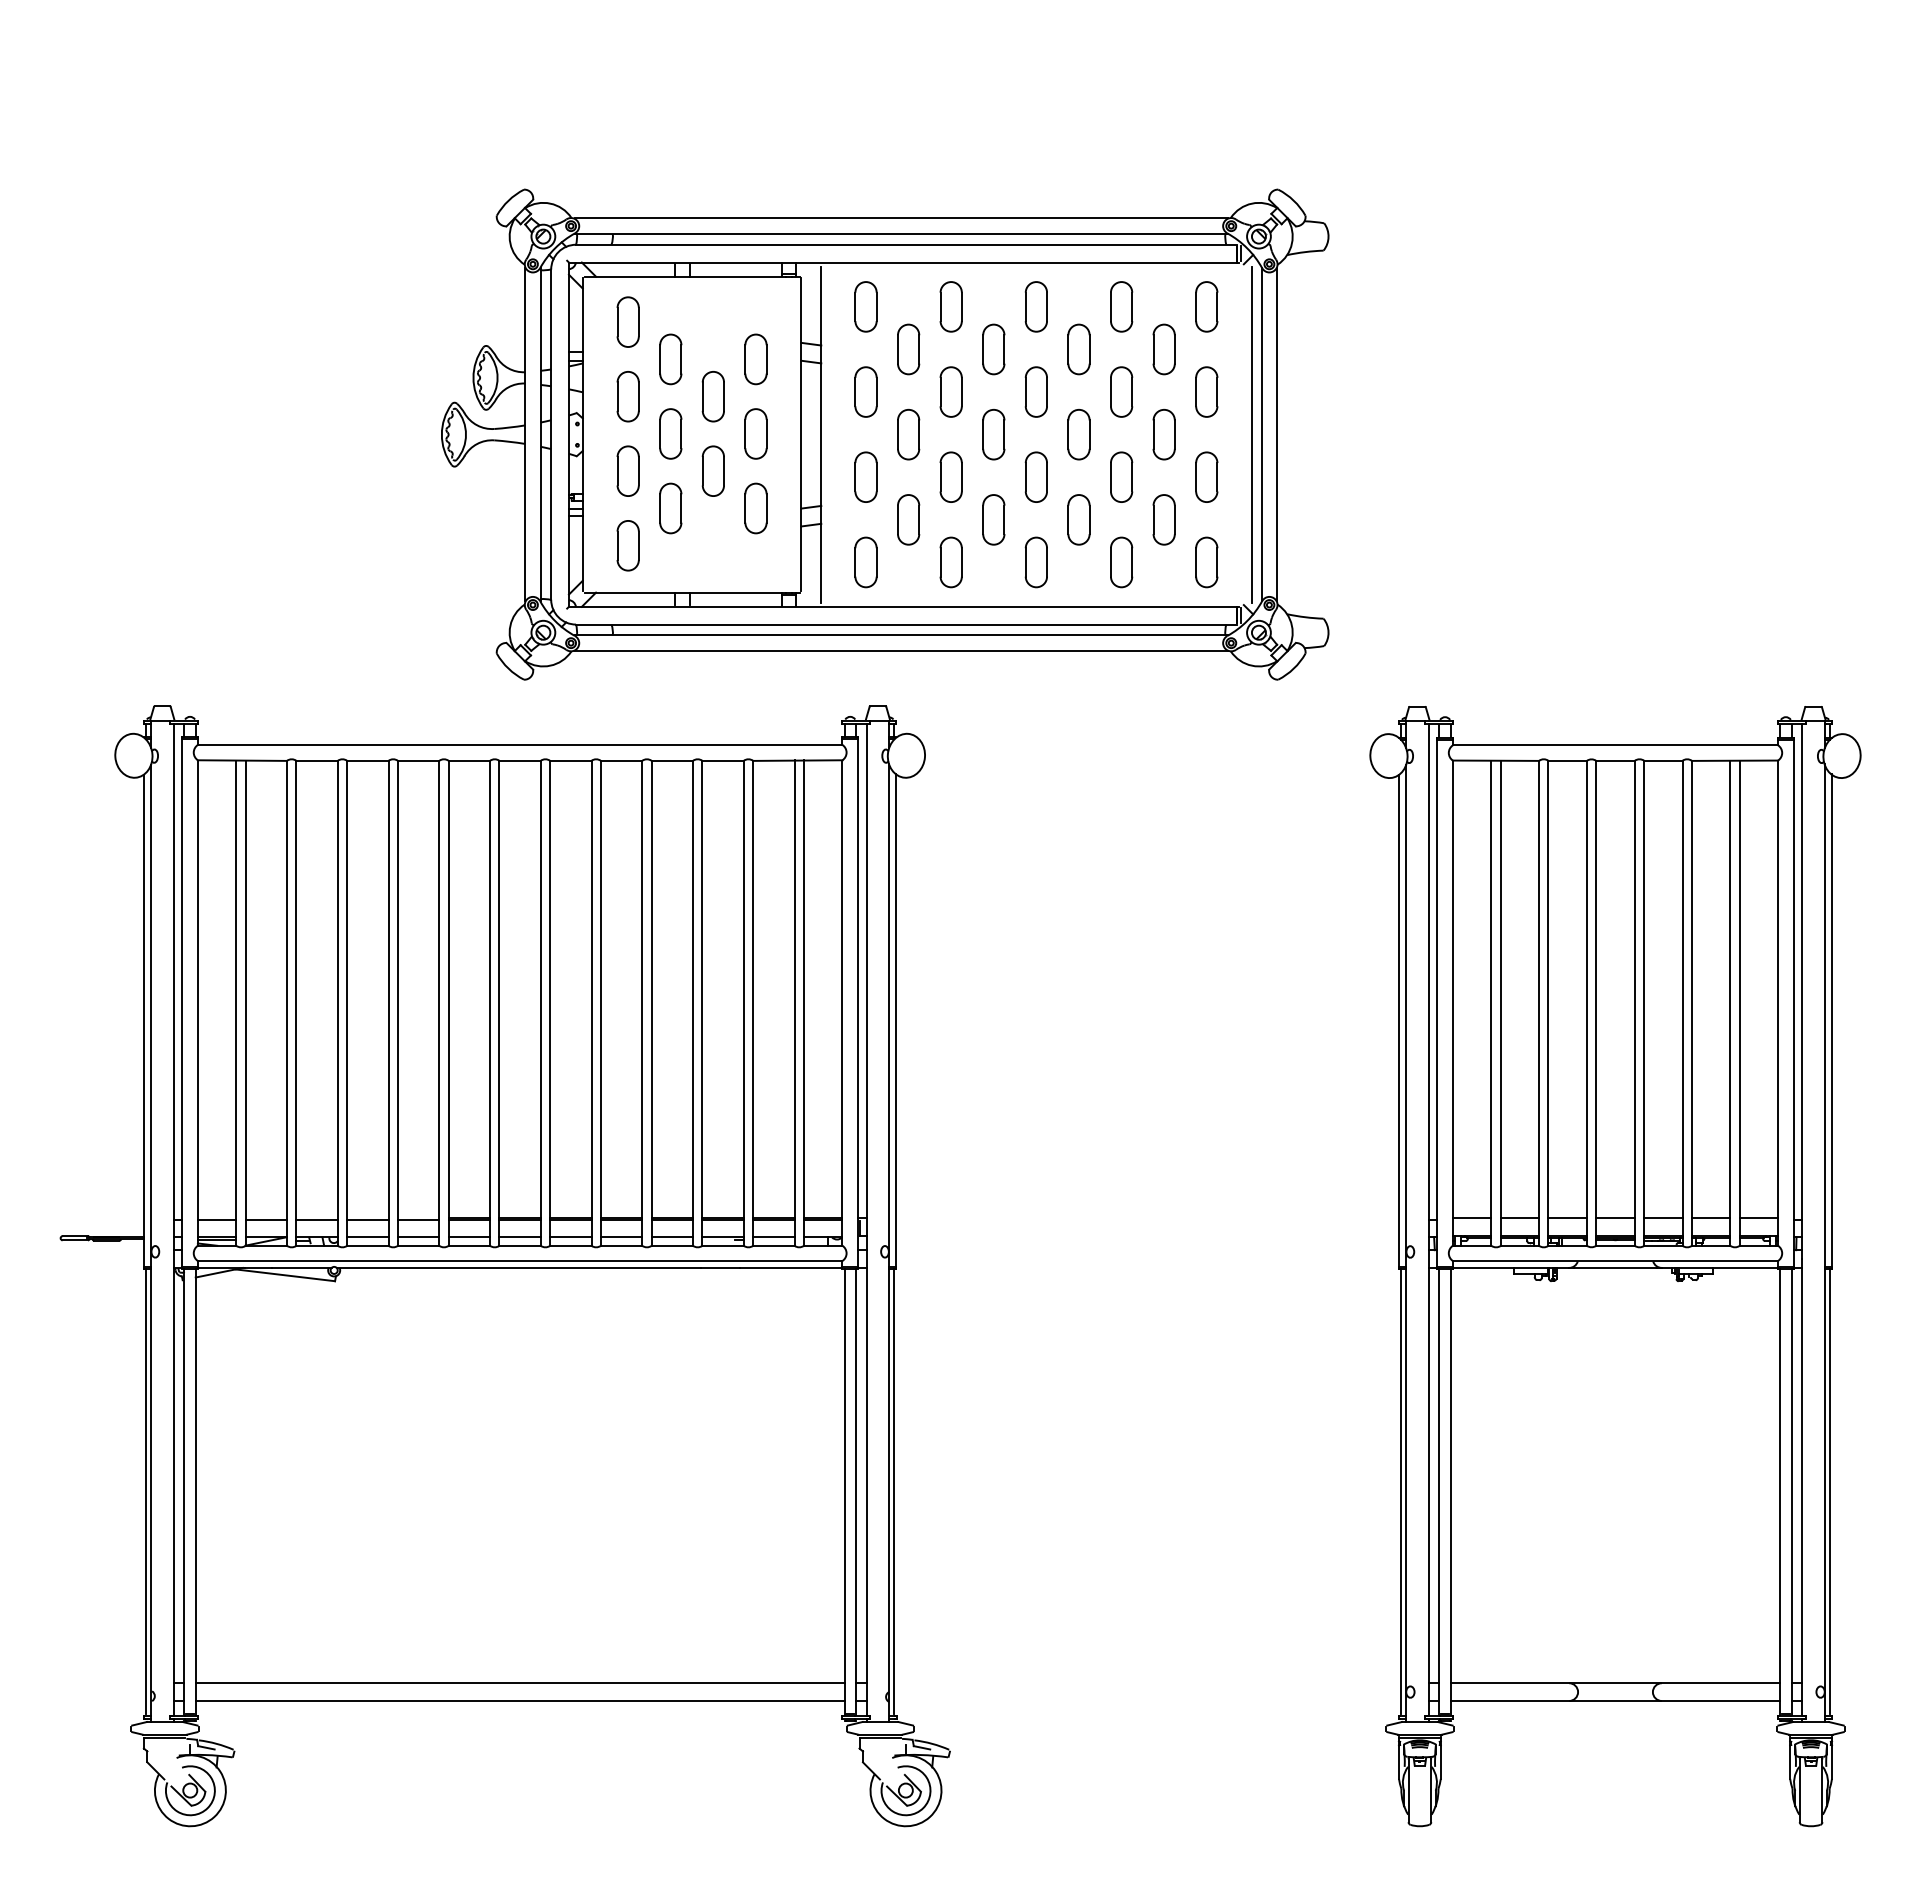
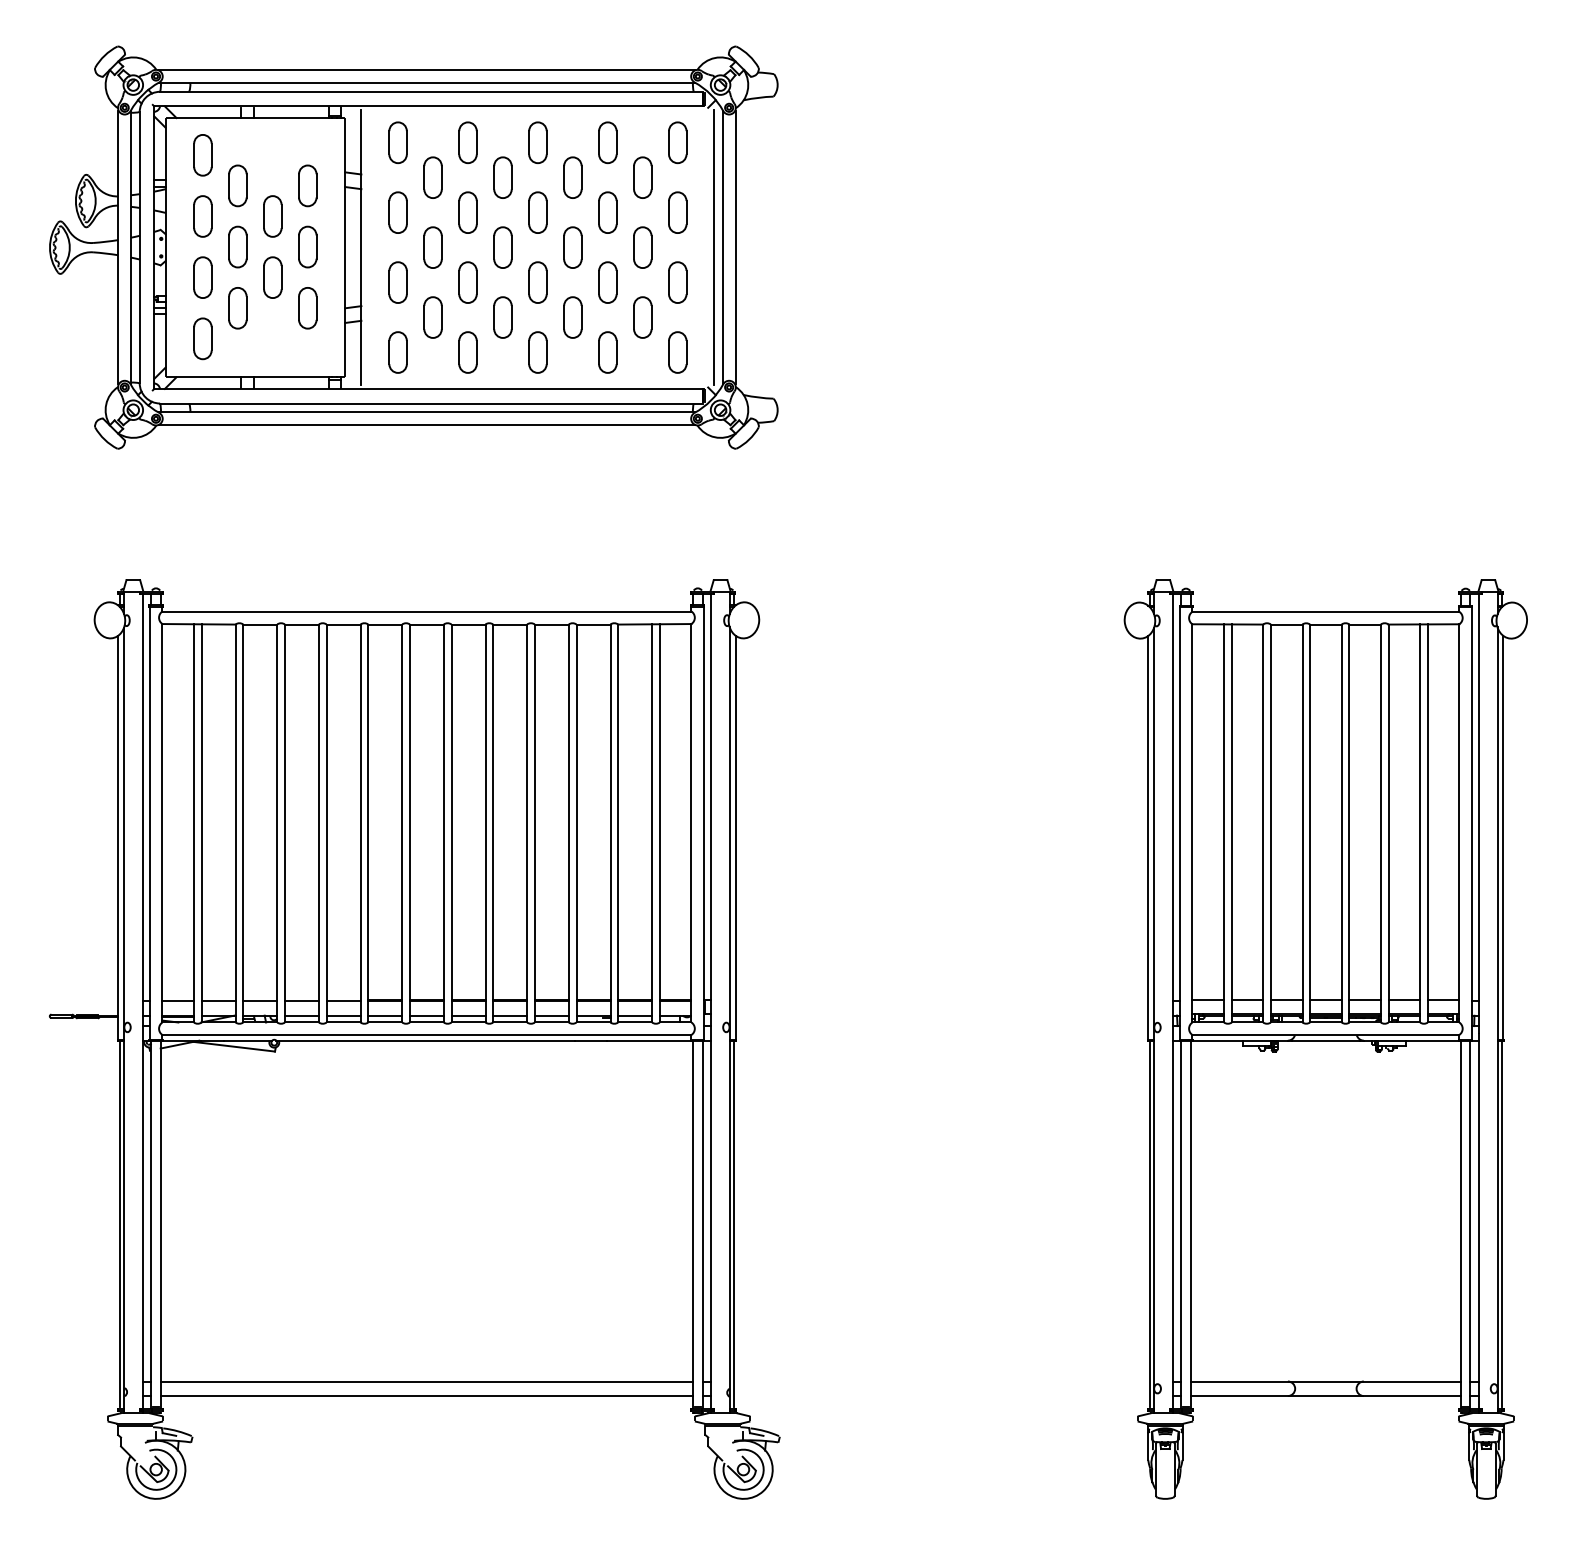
part: (885, 434) -> (414, 247), moved

